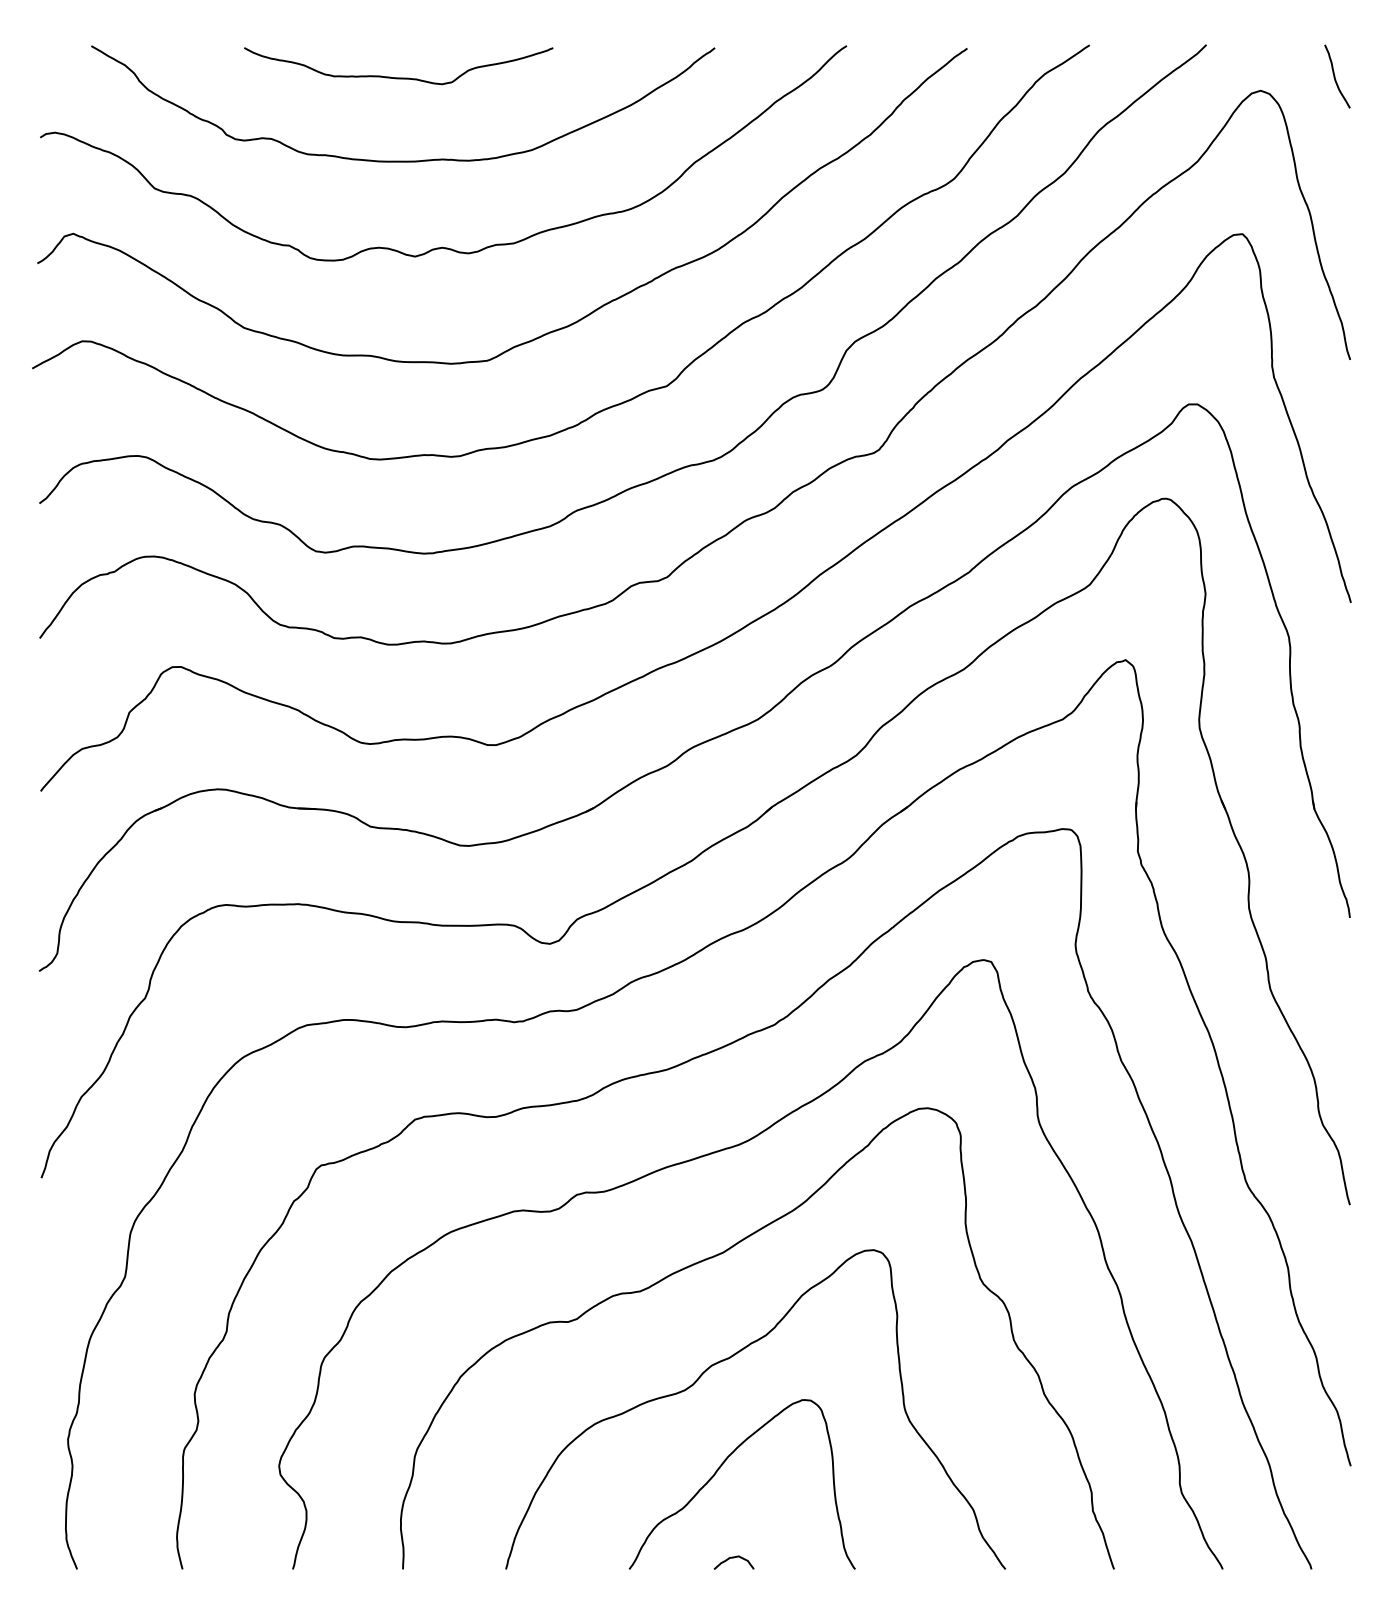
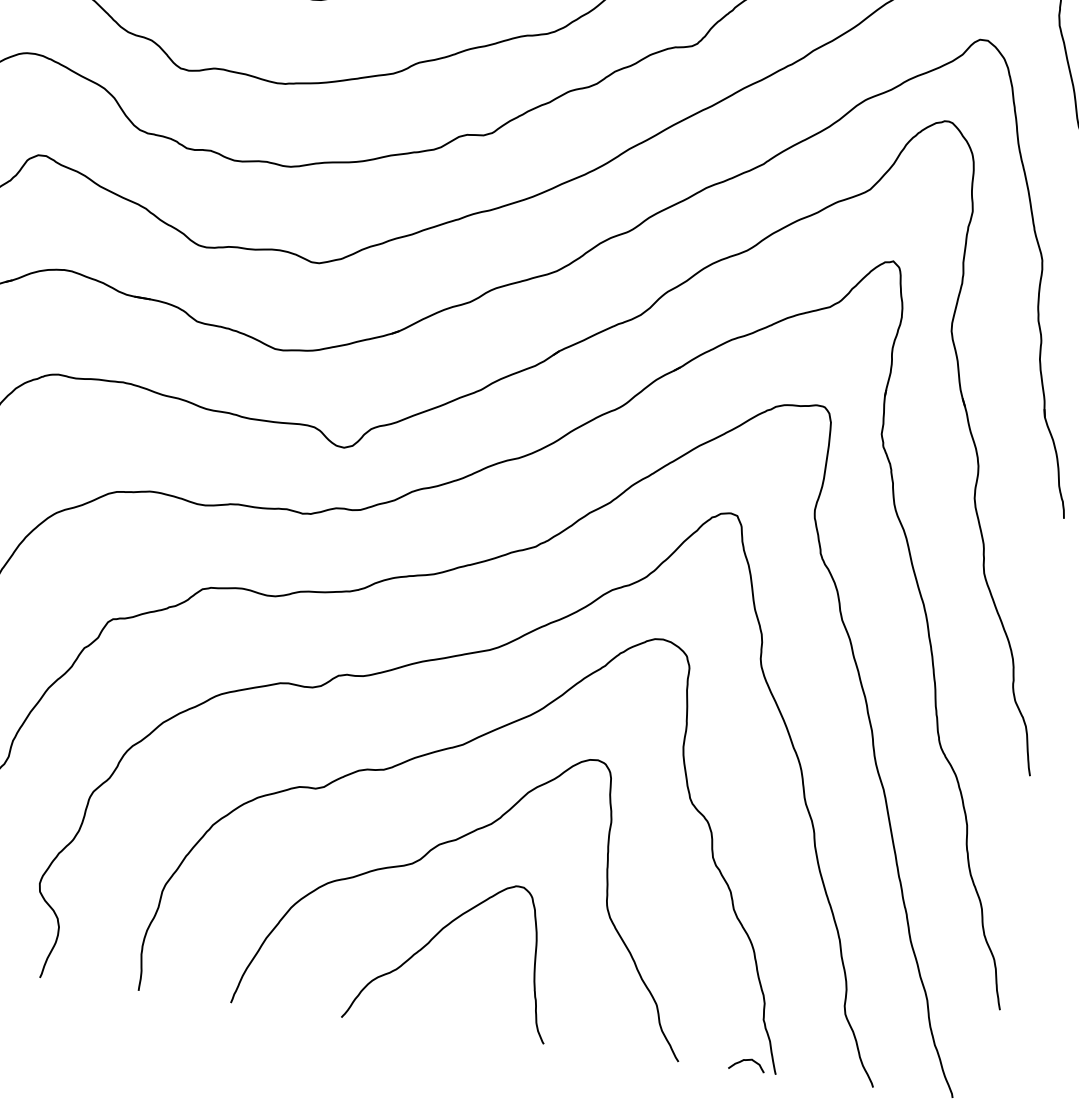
curve: (733, 1558) -> (746, 1060), moved

